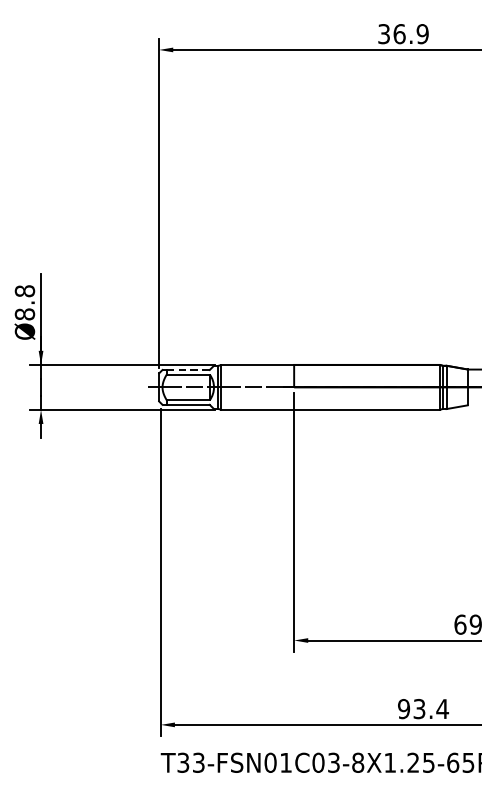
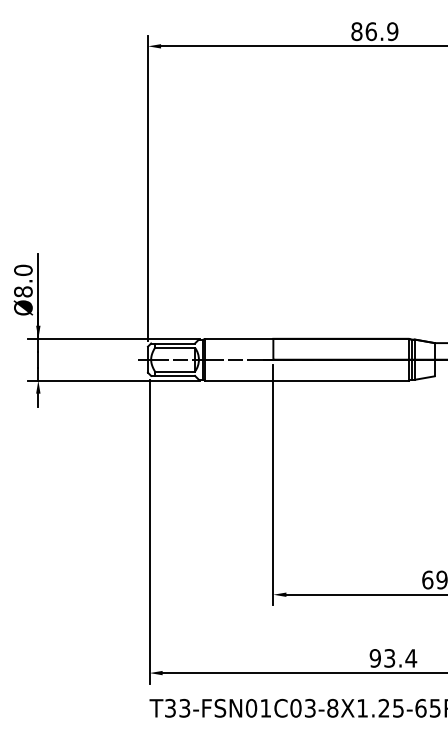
text: (383, 33) -> (356, 31), 36.9 -> 86.9
text: (25, 290) -> (23, 269), Ø8.8 -> Ø8.0
line: (188, 369) -> (175, 343), dashed -> solid

